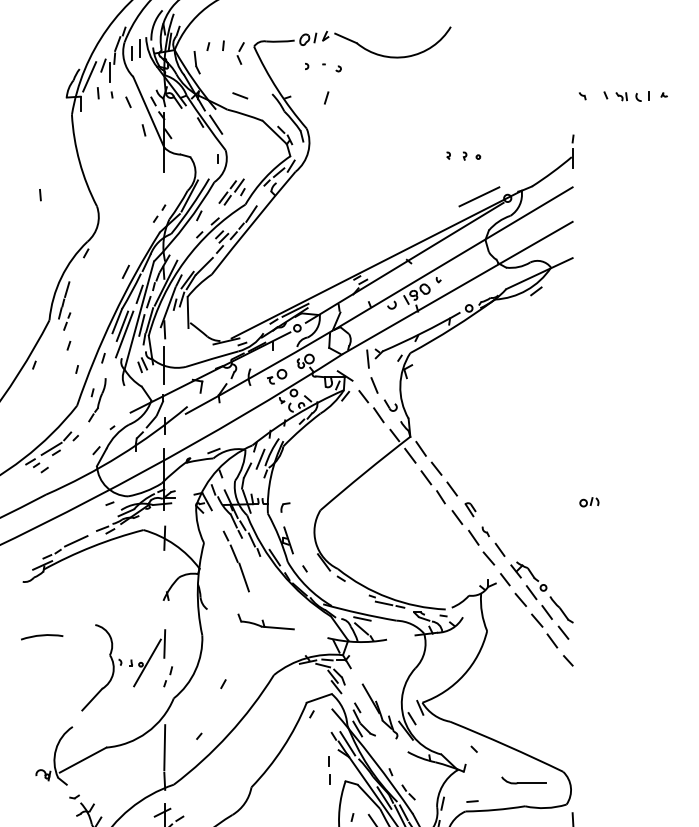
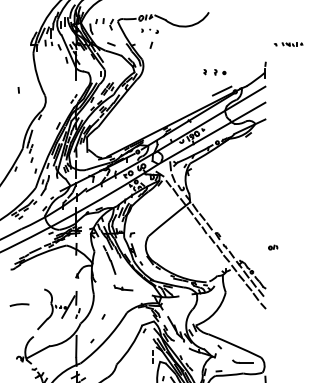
part: (622, 96) -> (288, 44), size x0.7
part: (462, 154) -> (214, 71), size x1.4
part: (590, 501) -> (273, 247), moved
part: (266, 620) -> (123, 287), size x0.7
line: (41, 635) -> (19, 304), moved

